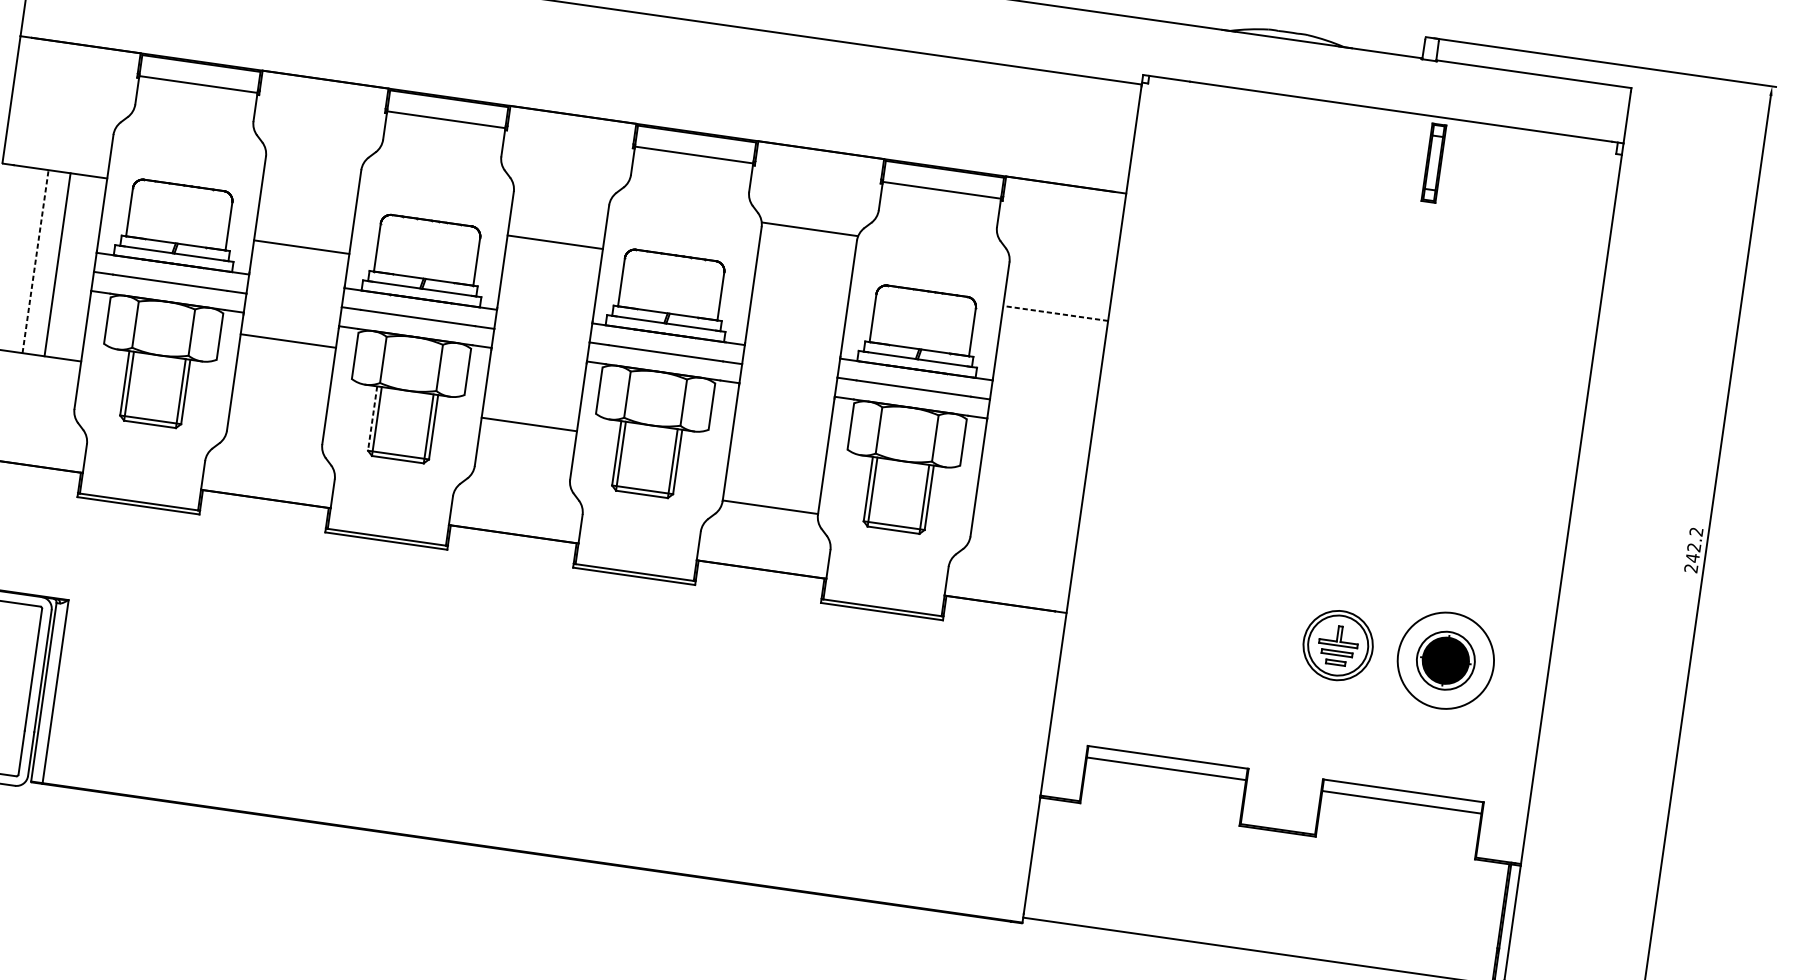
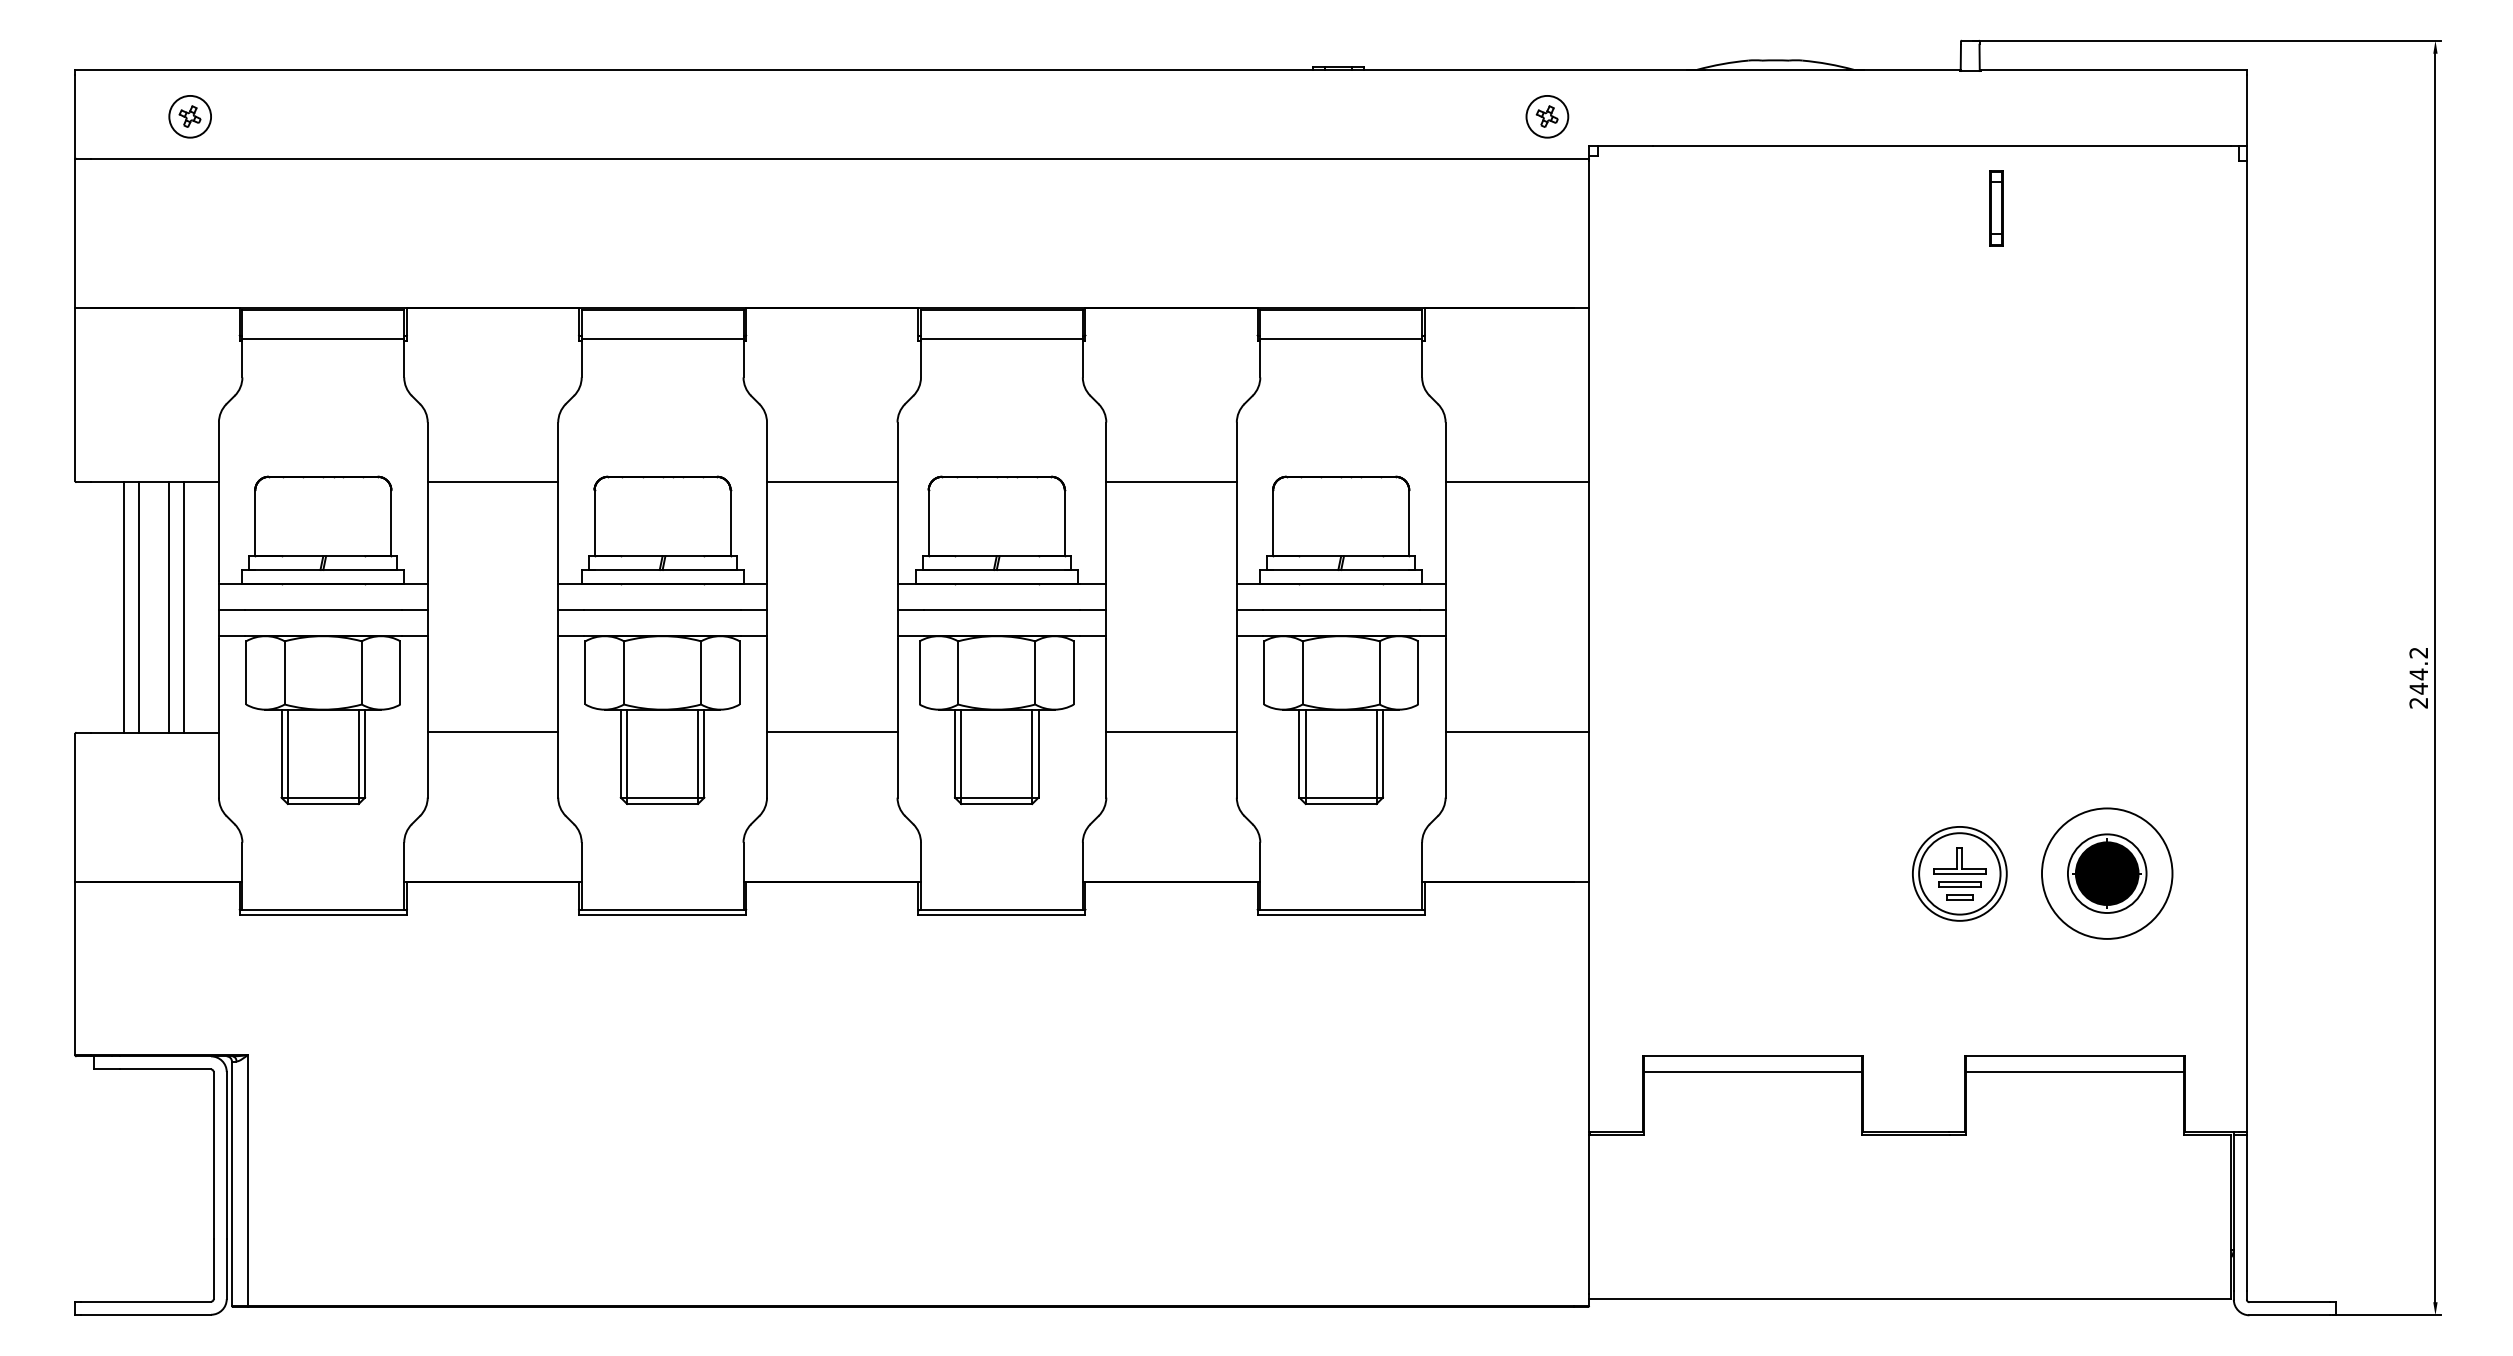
part: (1115, 49) -> (1547, 116), added
part: (1434, 163) -> (1996, 208), size x0.71
line: (809, 229) -> (1171, 482), moved
line: (301, 247) -> (492, 482), moved
line: (24, 260) -> (123, 607), added
line: (35, 260) -> (138, 606), dashed -> solid
line: (68, 266) -> (183, 607), added
line: (1055, 313) -> (1517, 482), dashed -> solid
line: (288, 340) -> (492, 731), moved
line: (372, 419) -> (620, 754), dashed -> solid
line: (1029, 495) -> (1517, 731), added
line: (770, 507) -> (1171, 731), moved
text: (1693, 547) -> (2418, 674), 242.2 -> 244.2

